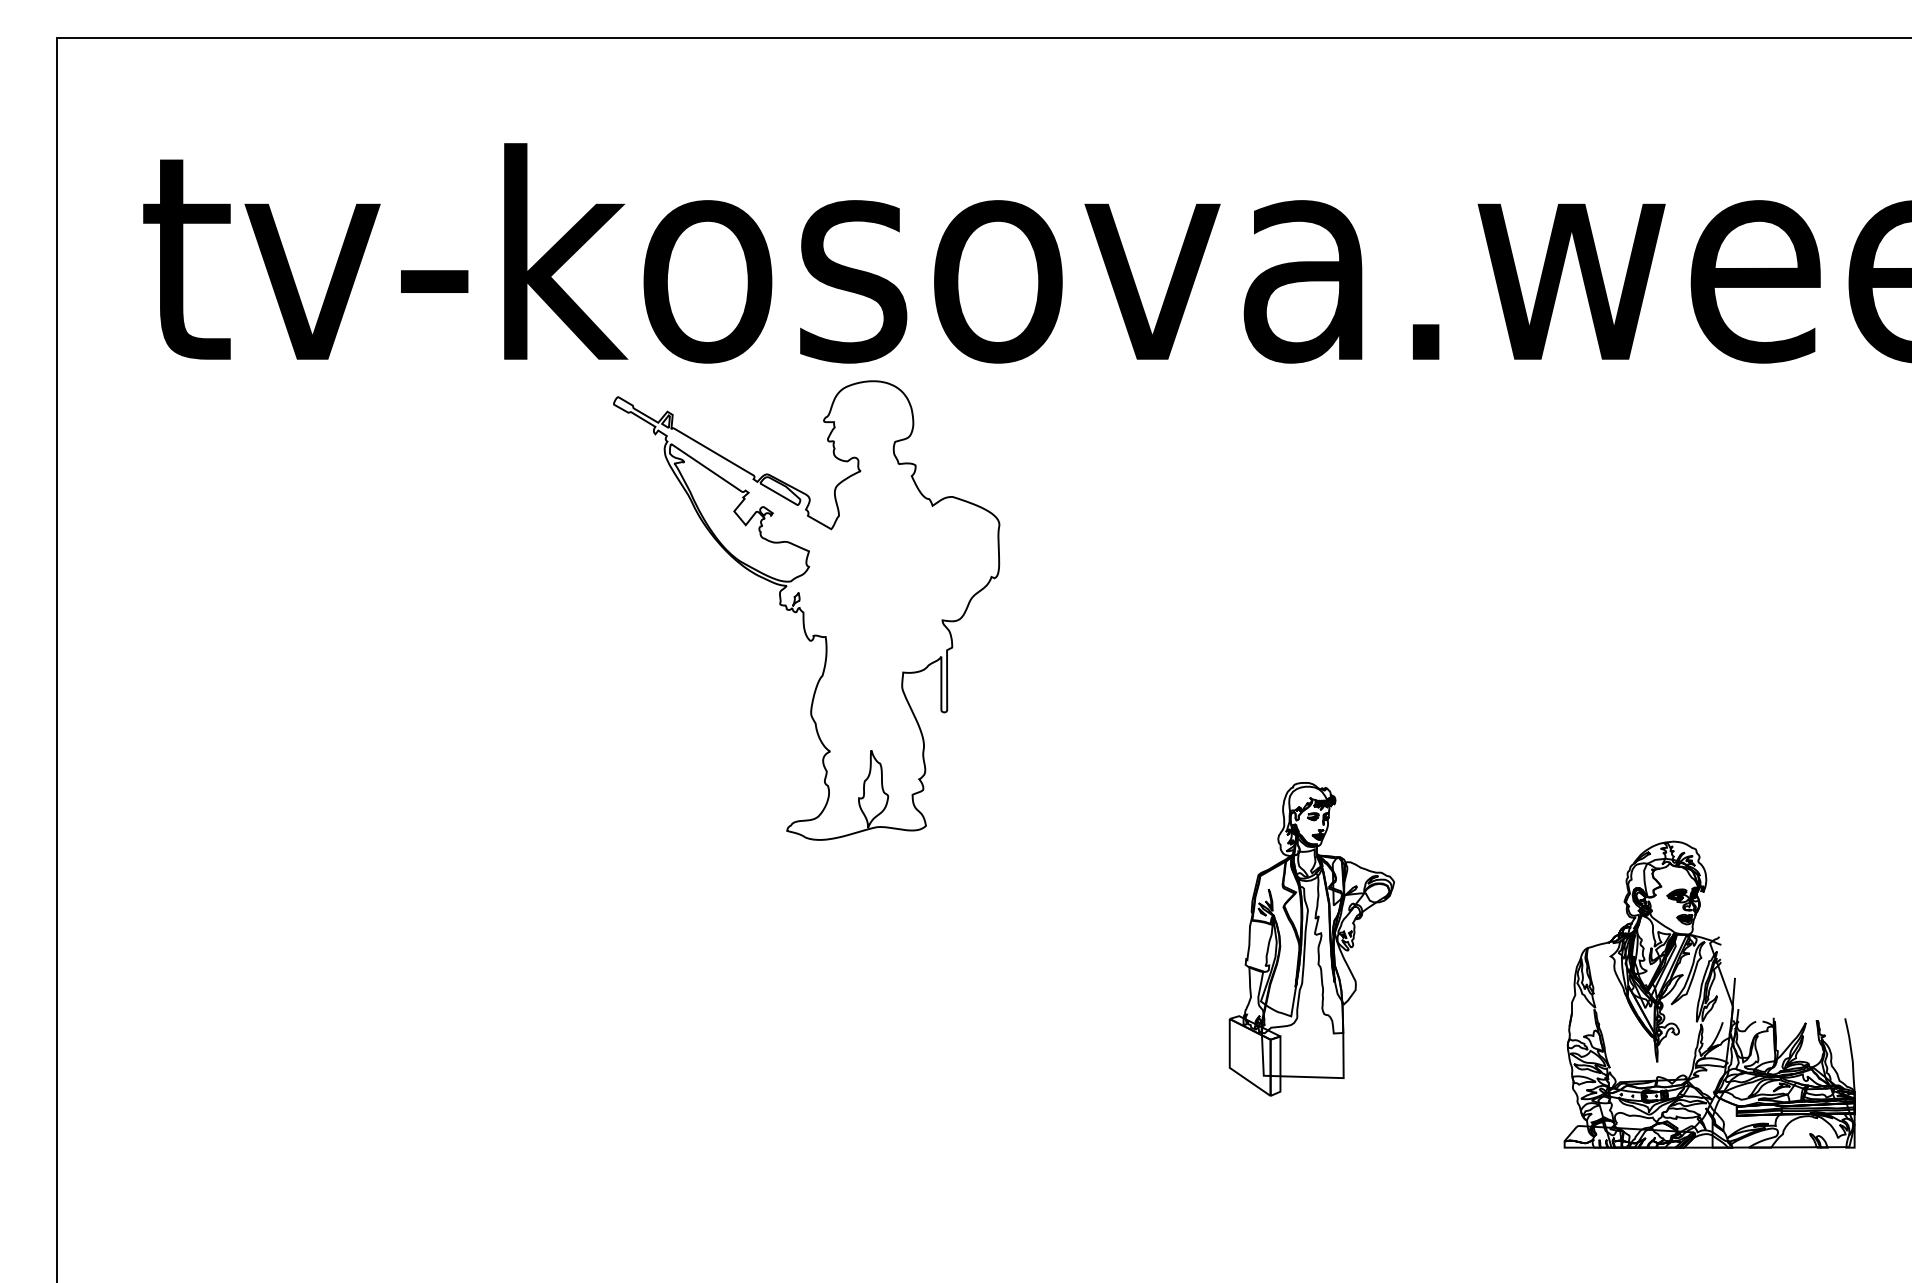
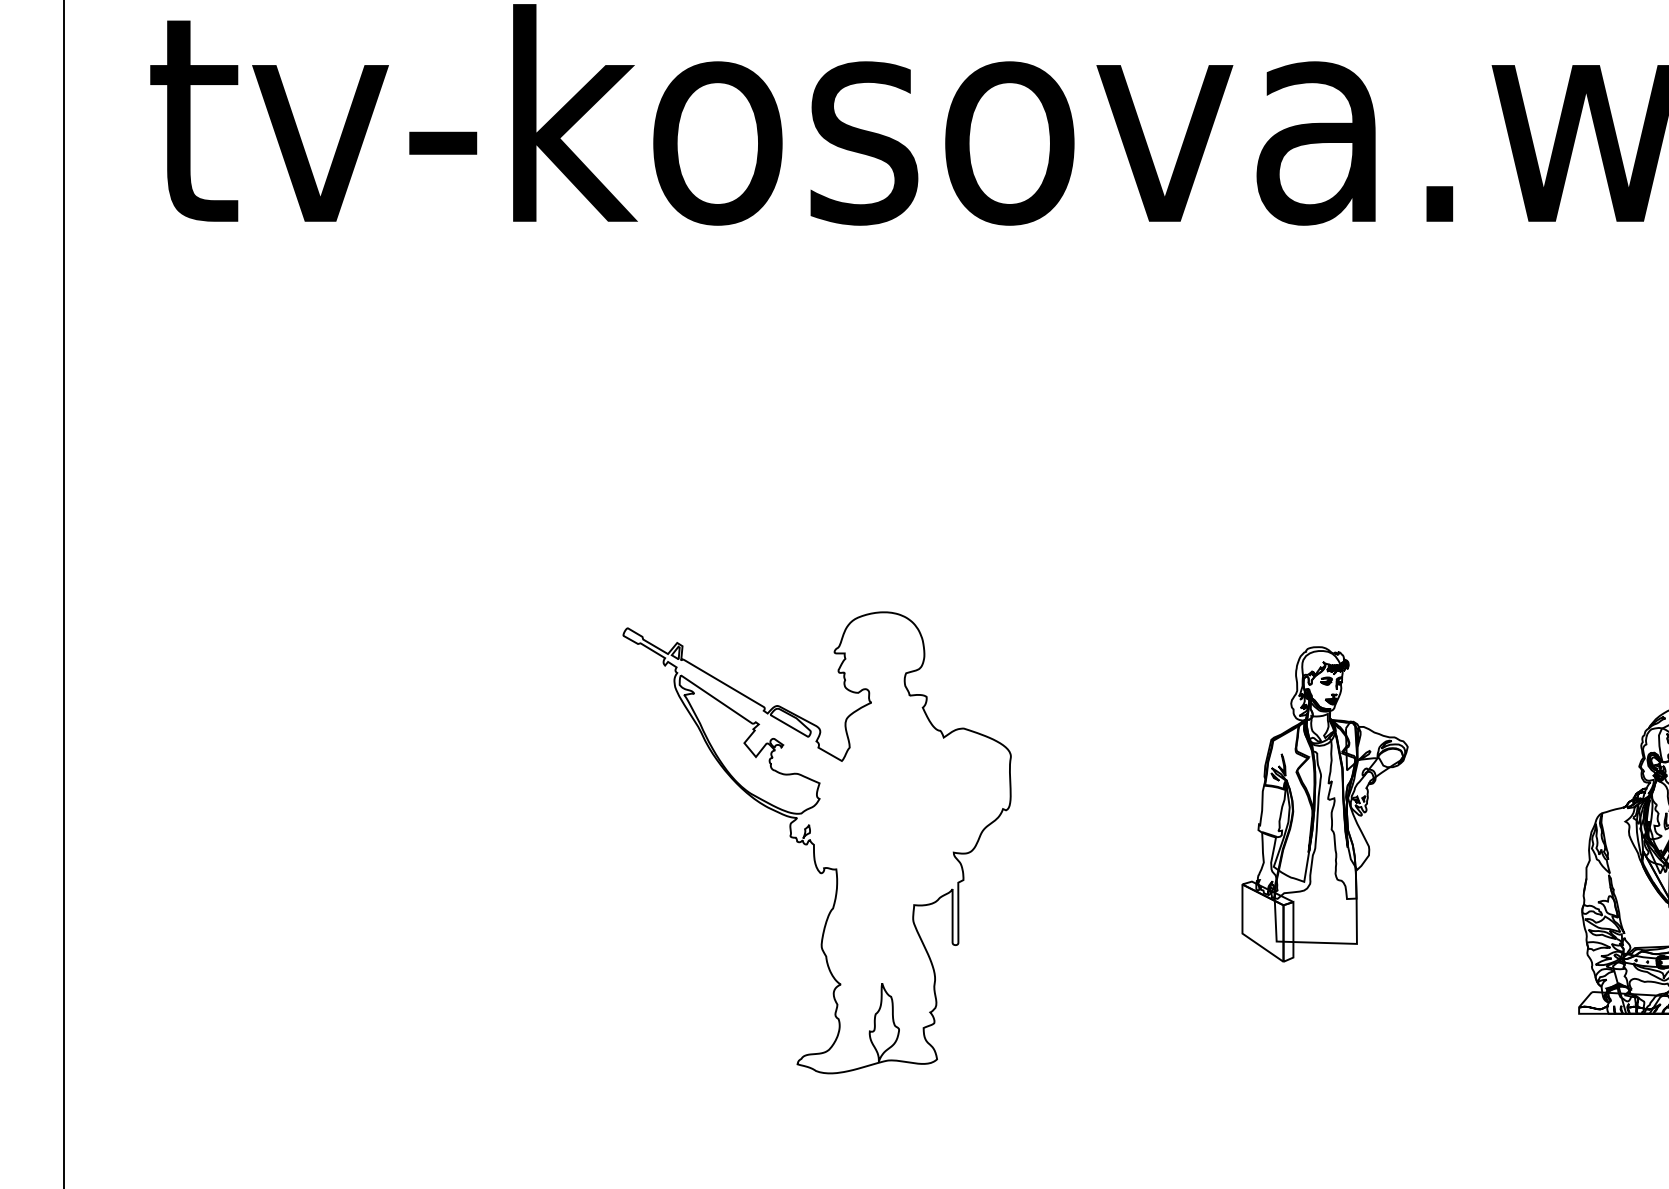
part: (806, 610) -> (816, 842), moved

